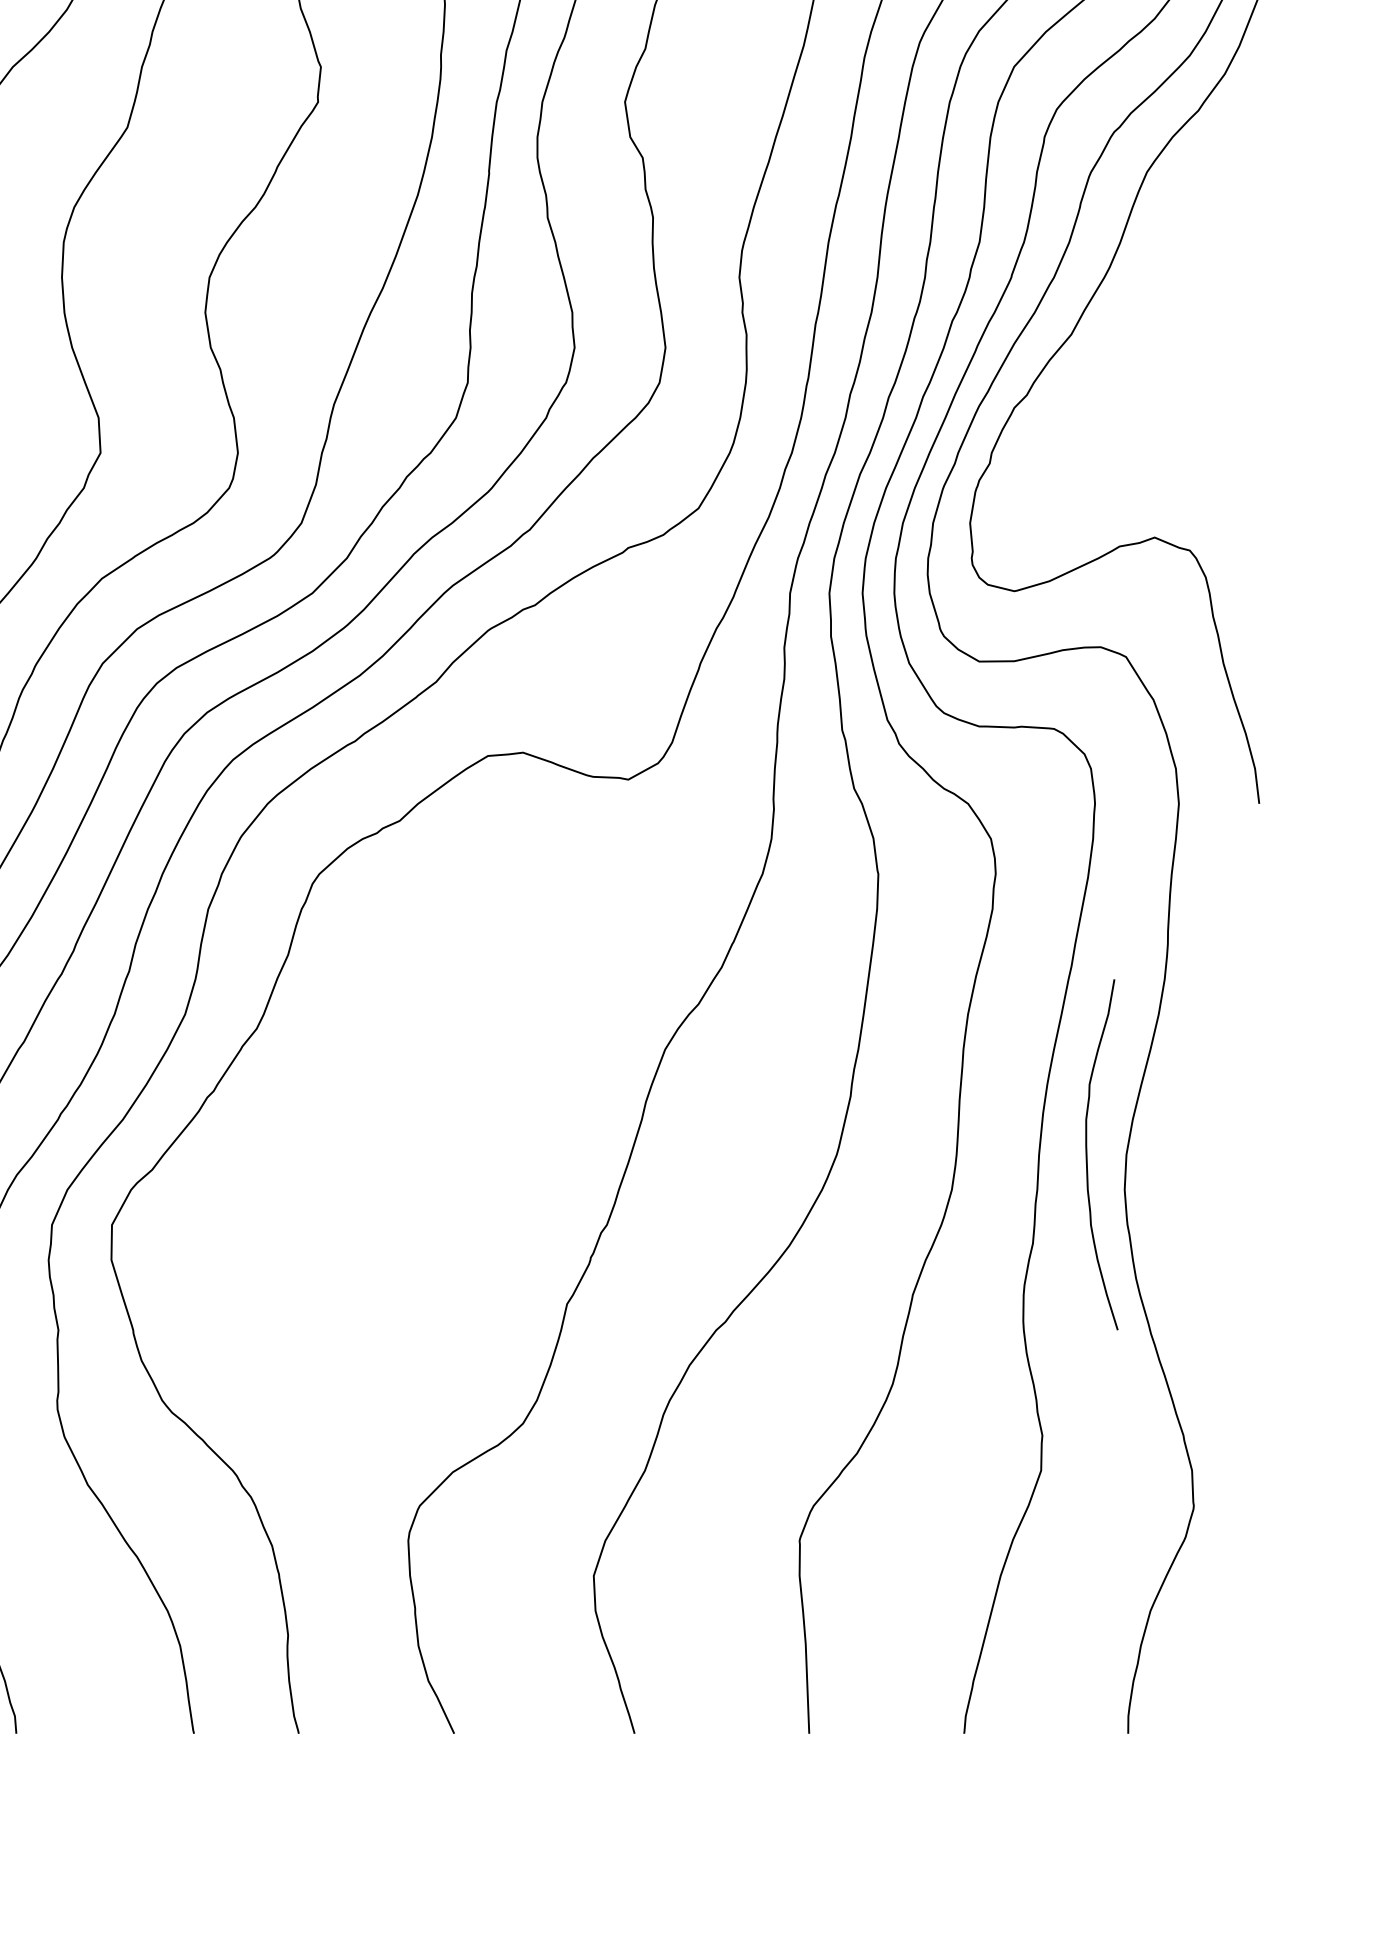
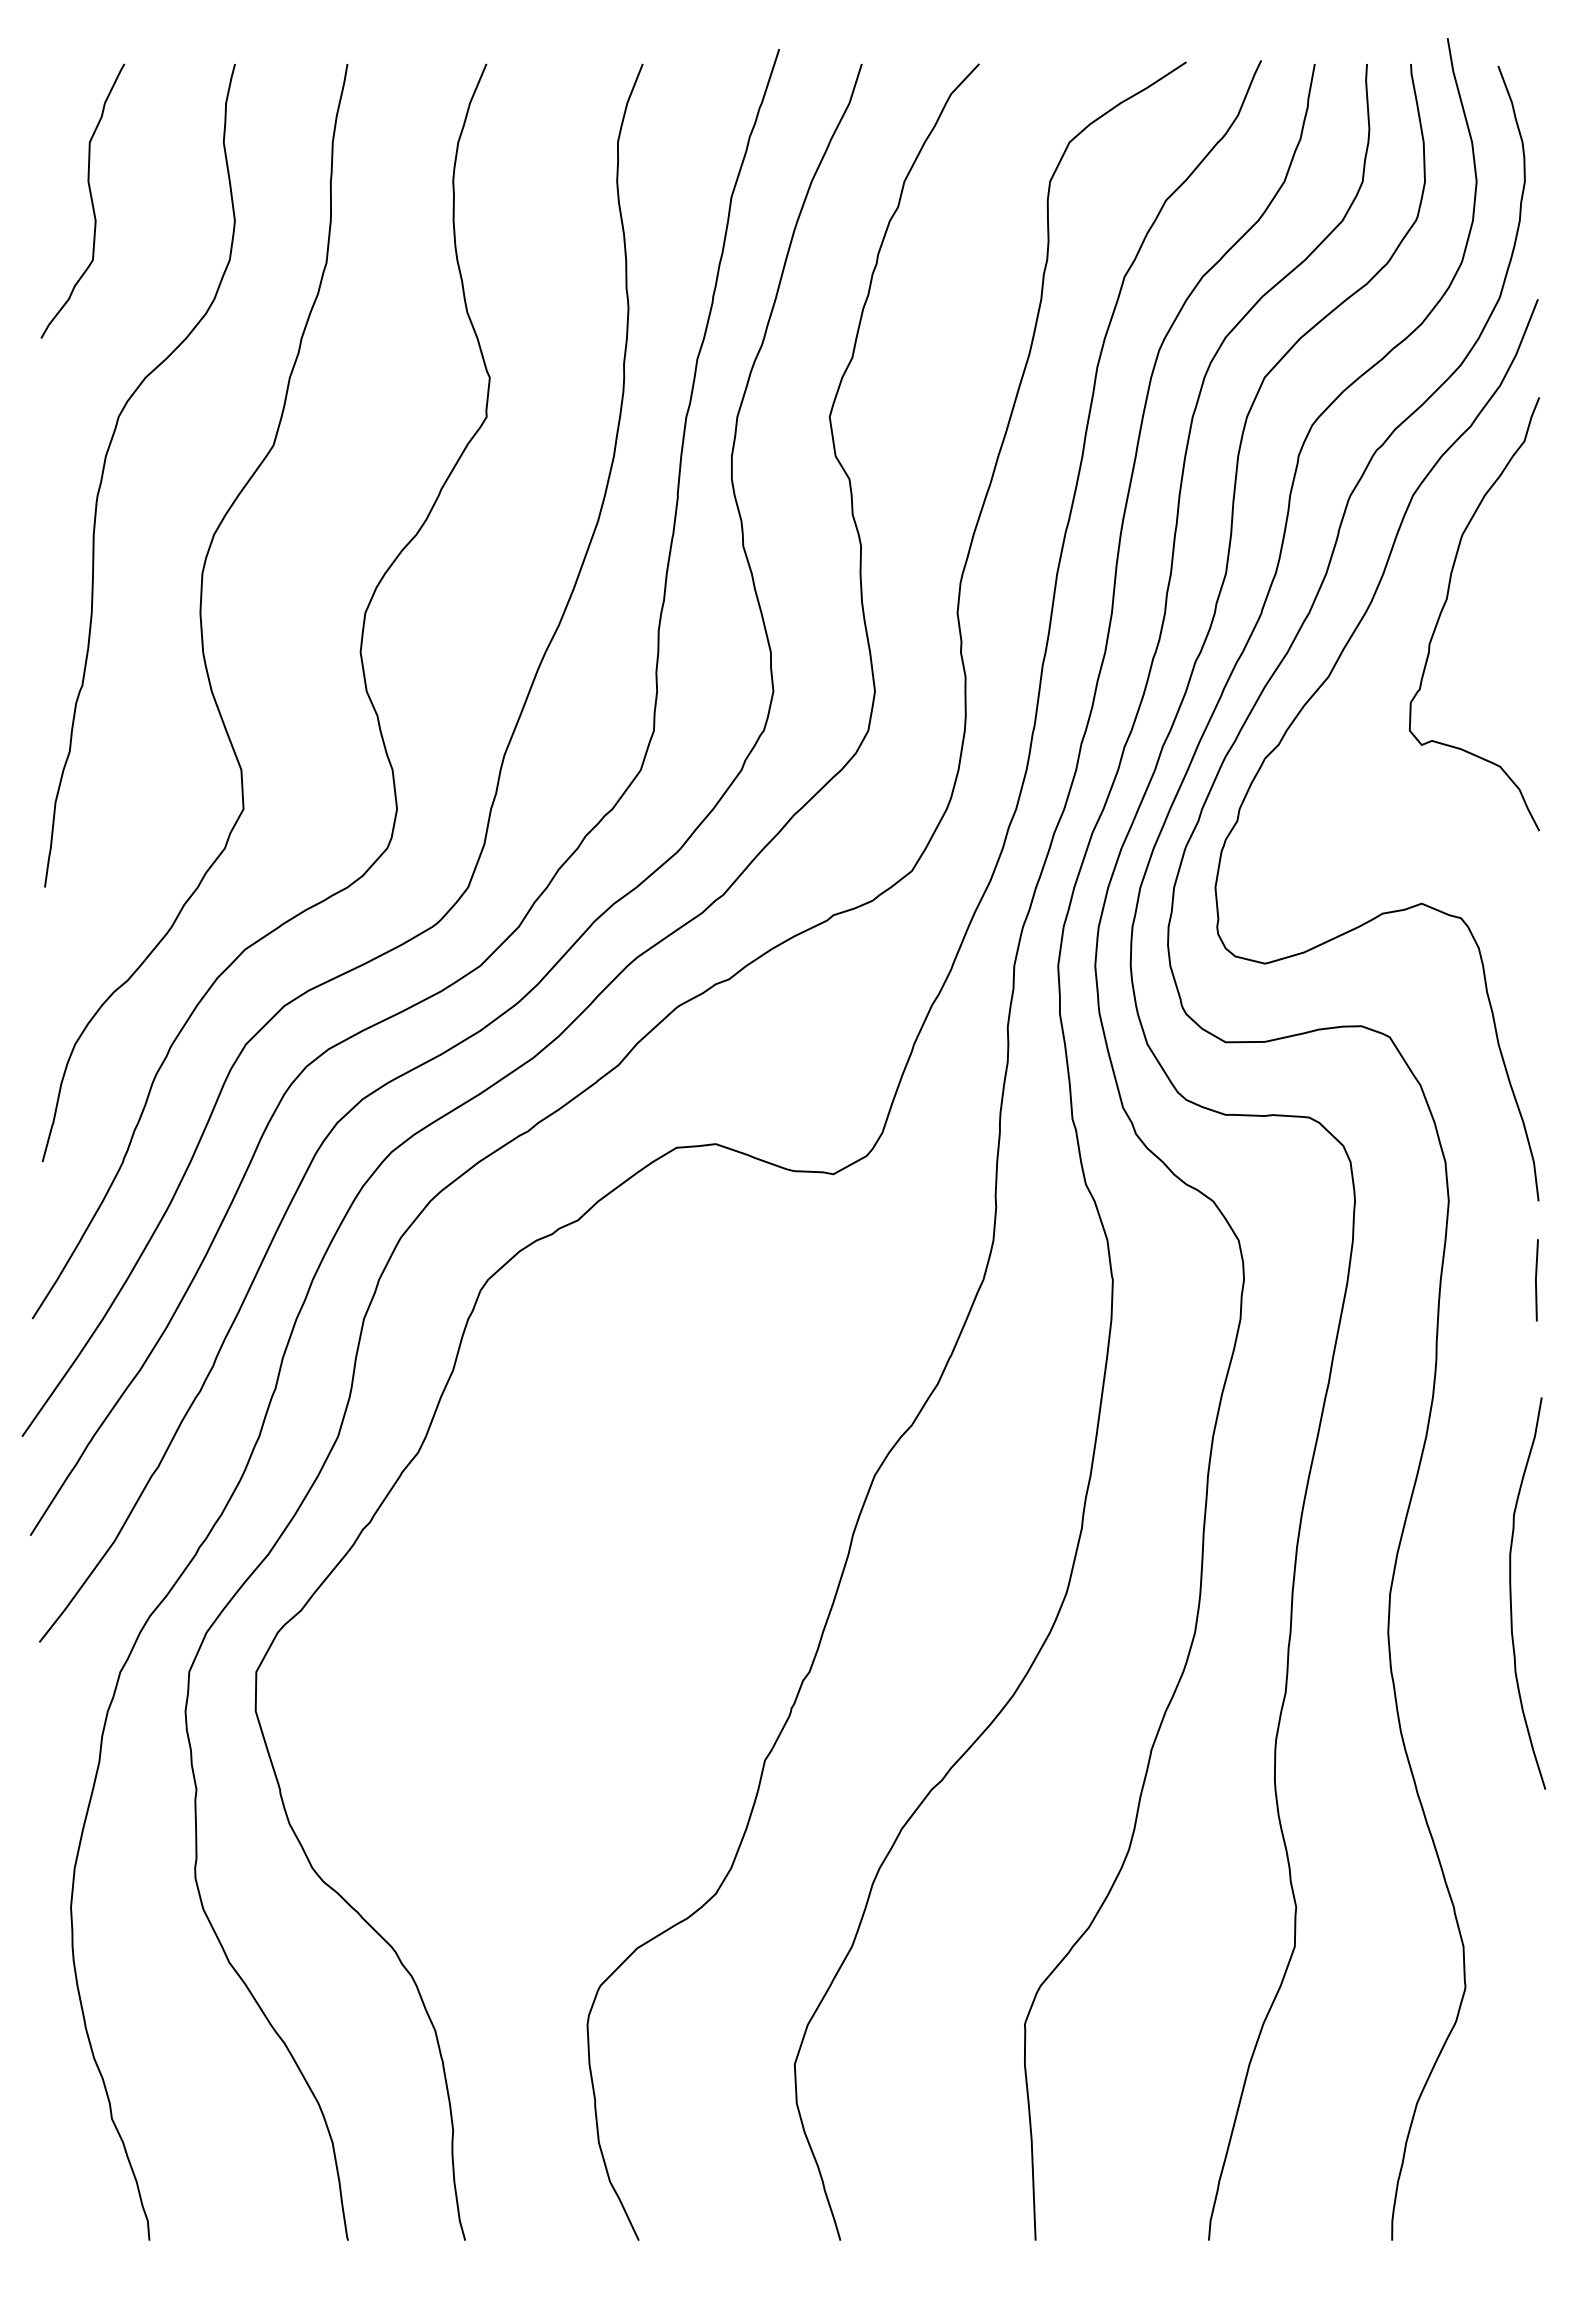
curve: (1177, 266) -> (1447, 600), added
line: (1257, 874) -> (1536, 1280), added
curve: (1087, 1154) -> (1511, 1593), moved

